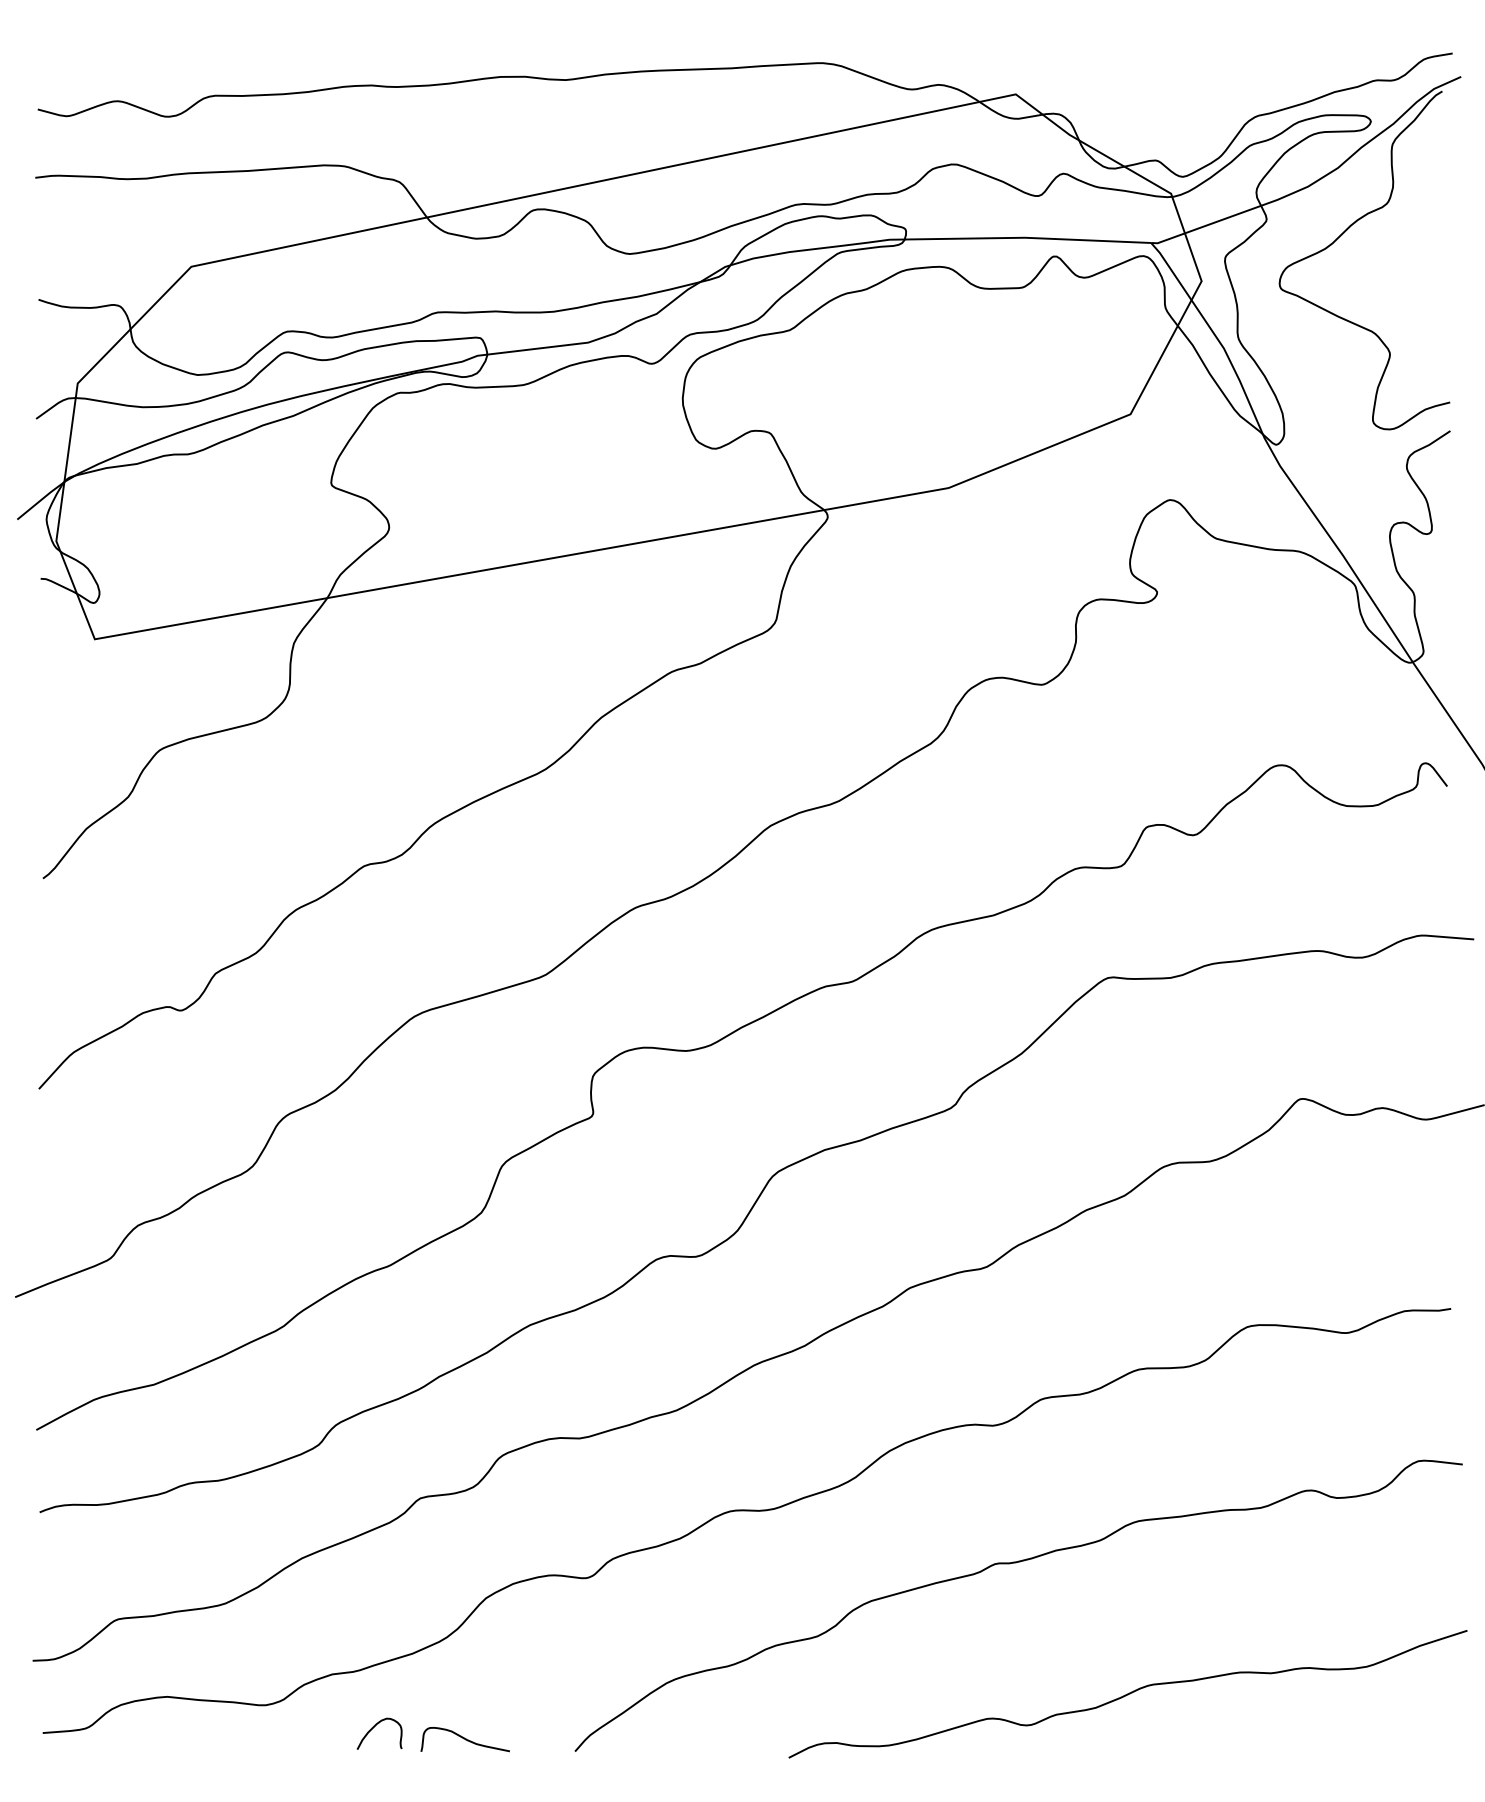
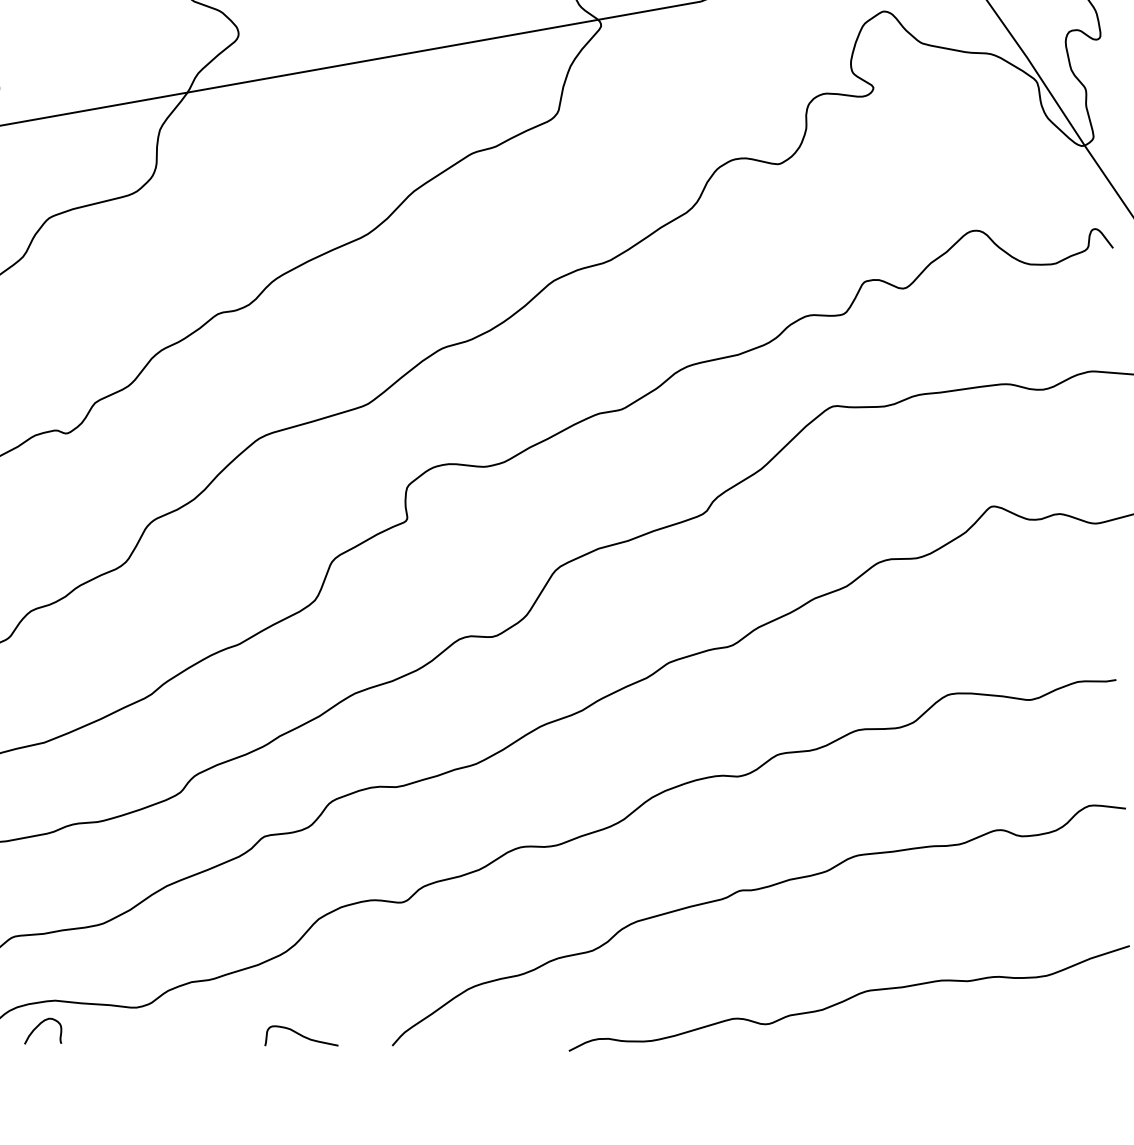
curve: (374, 1727) -> (38, 1026), moved

